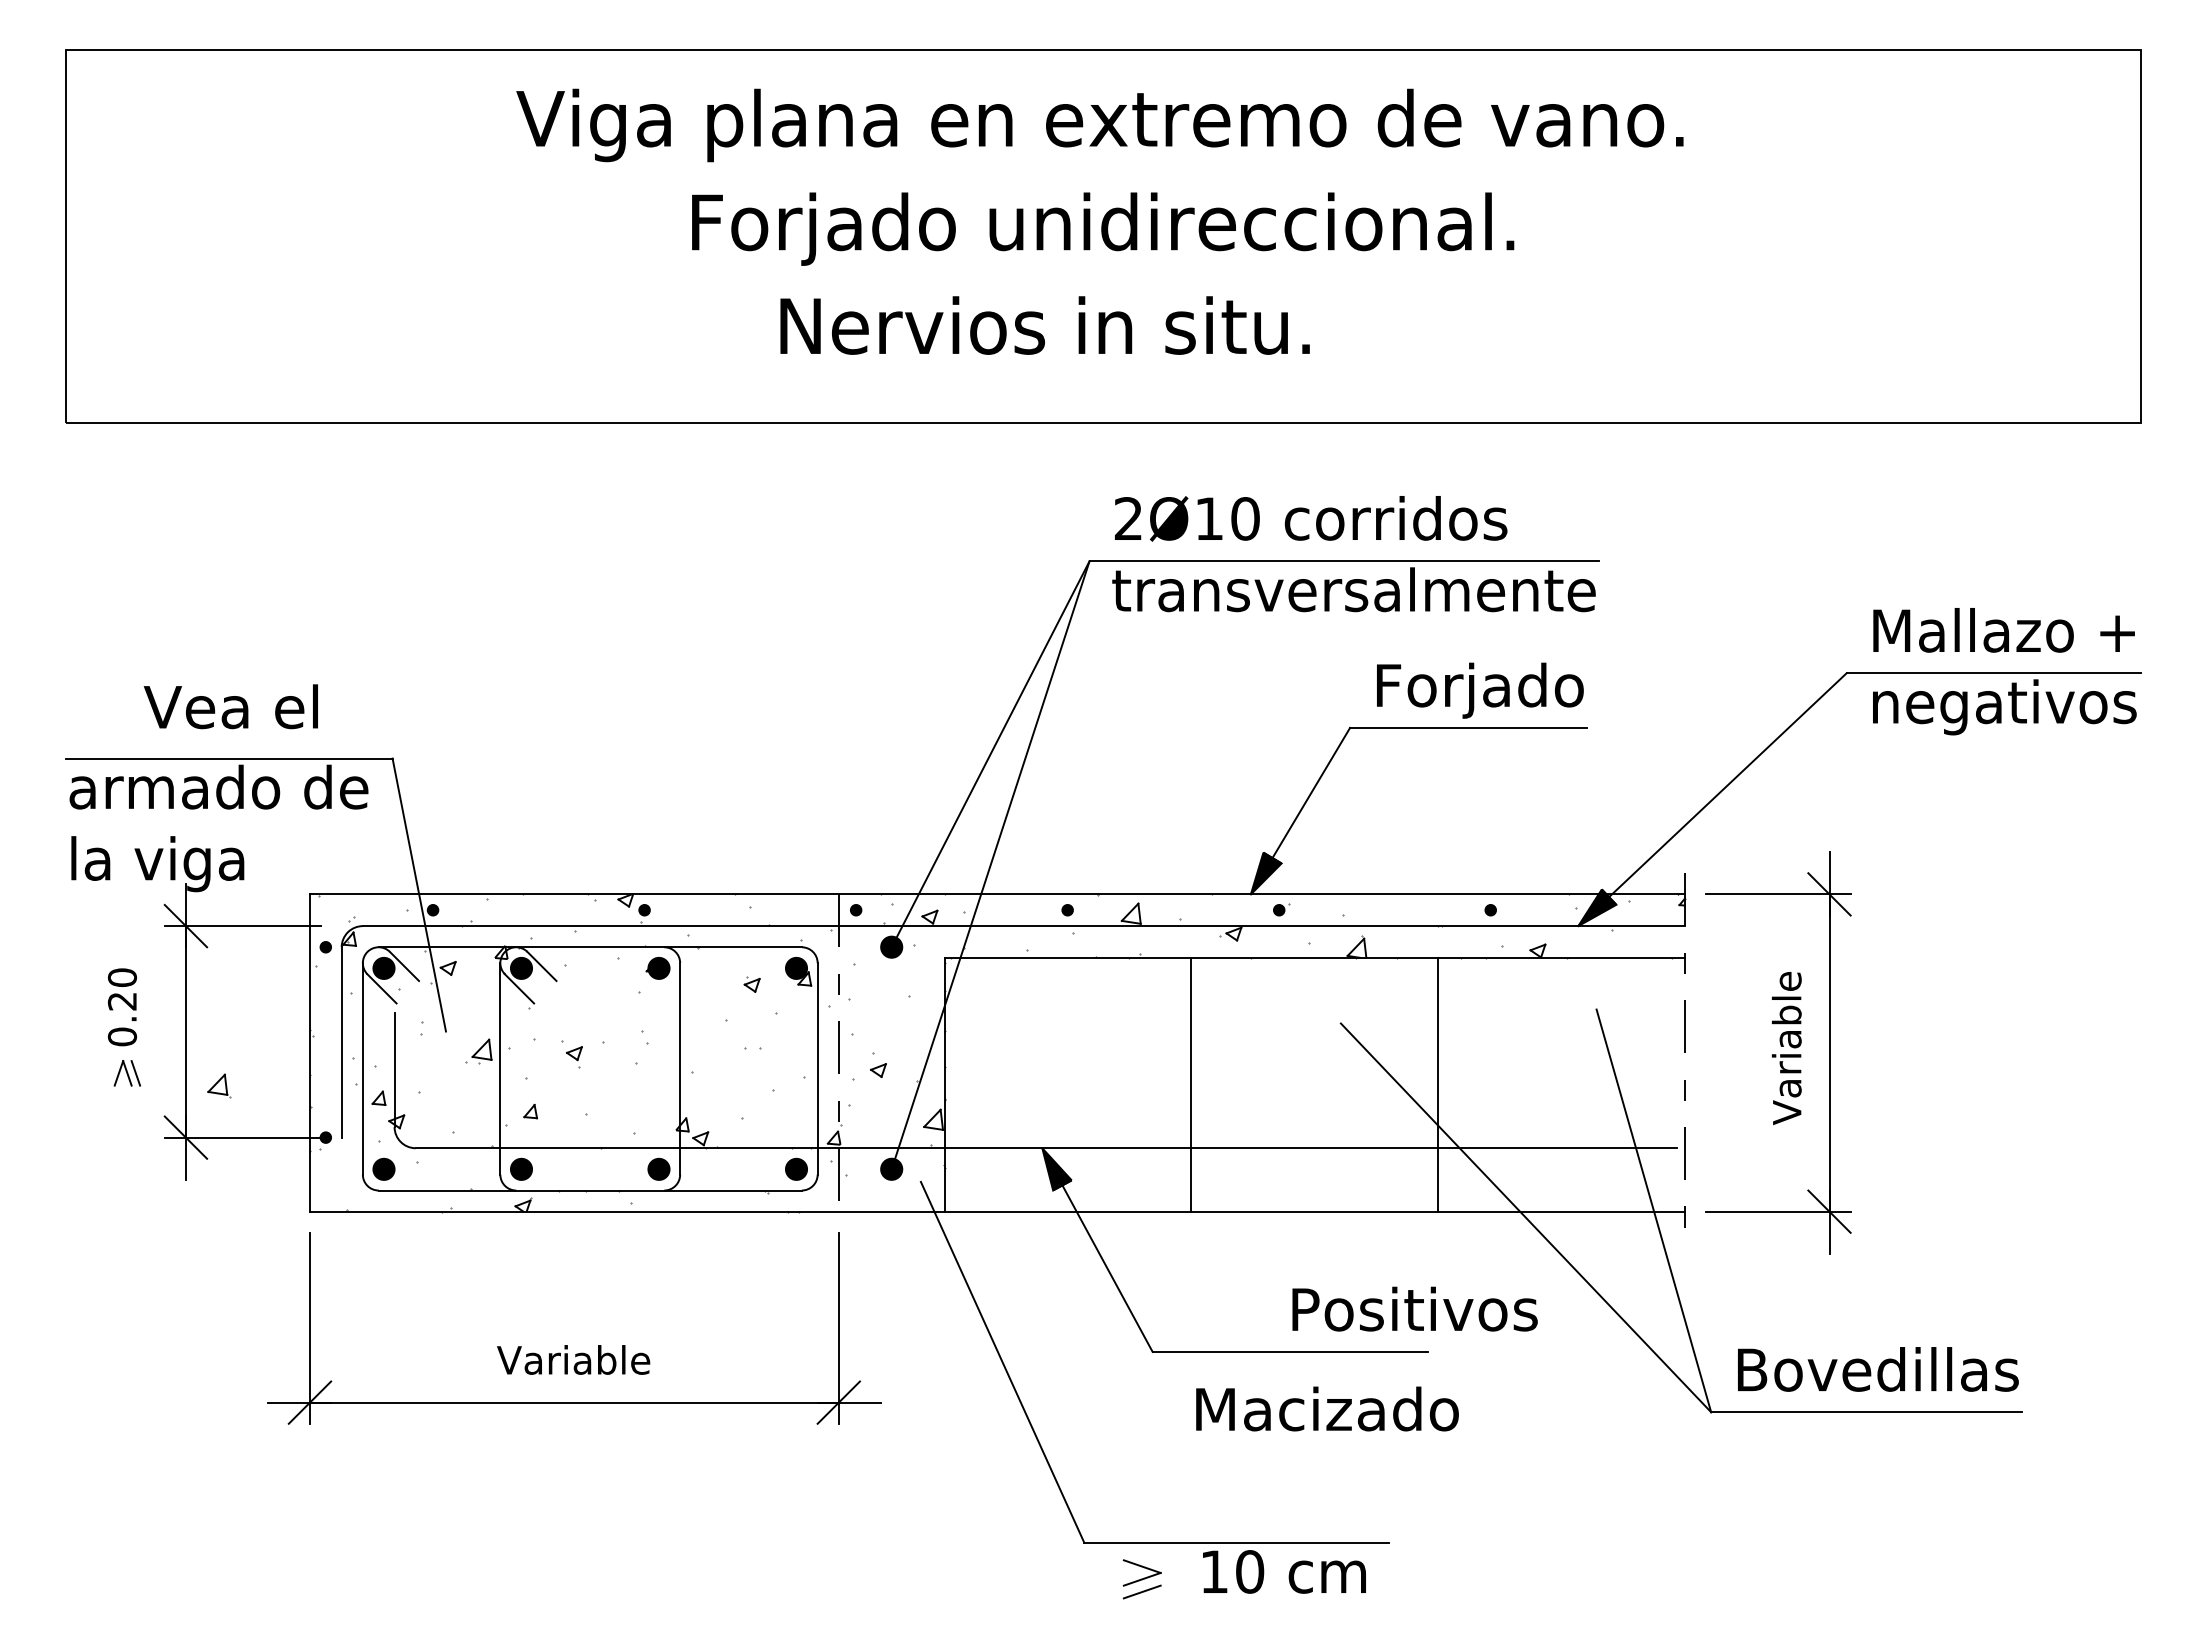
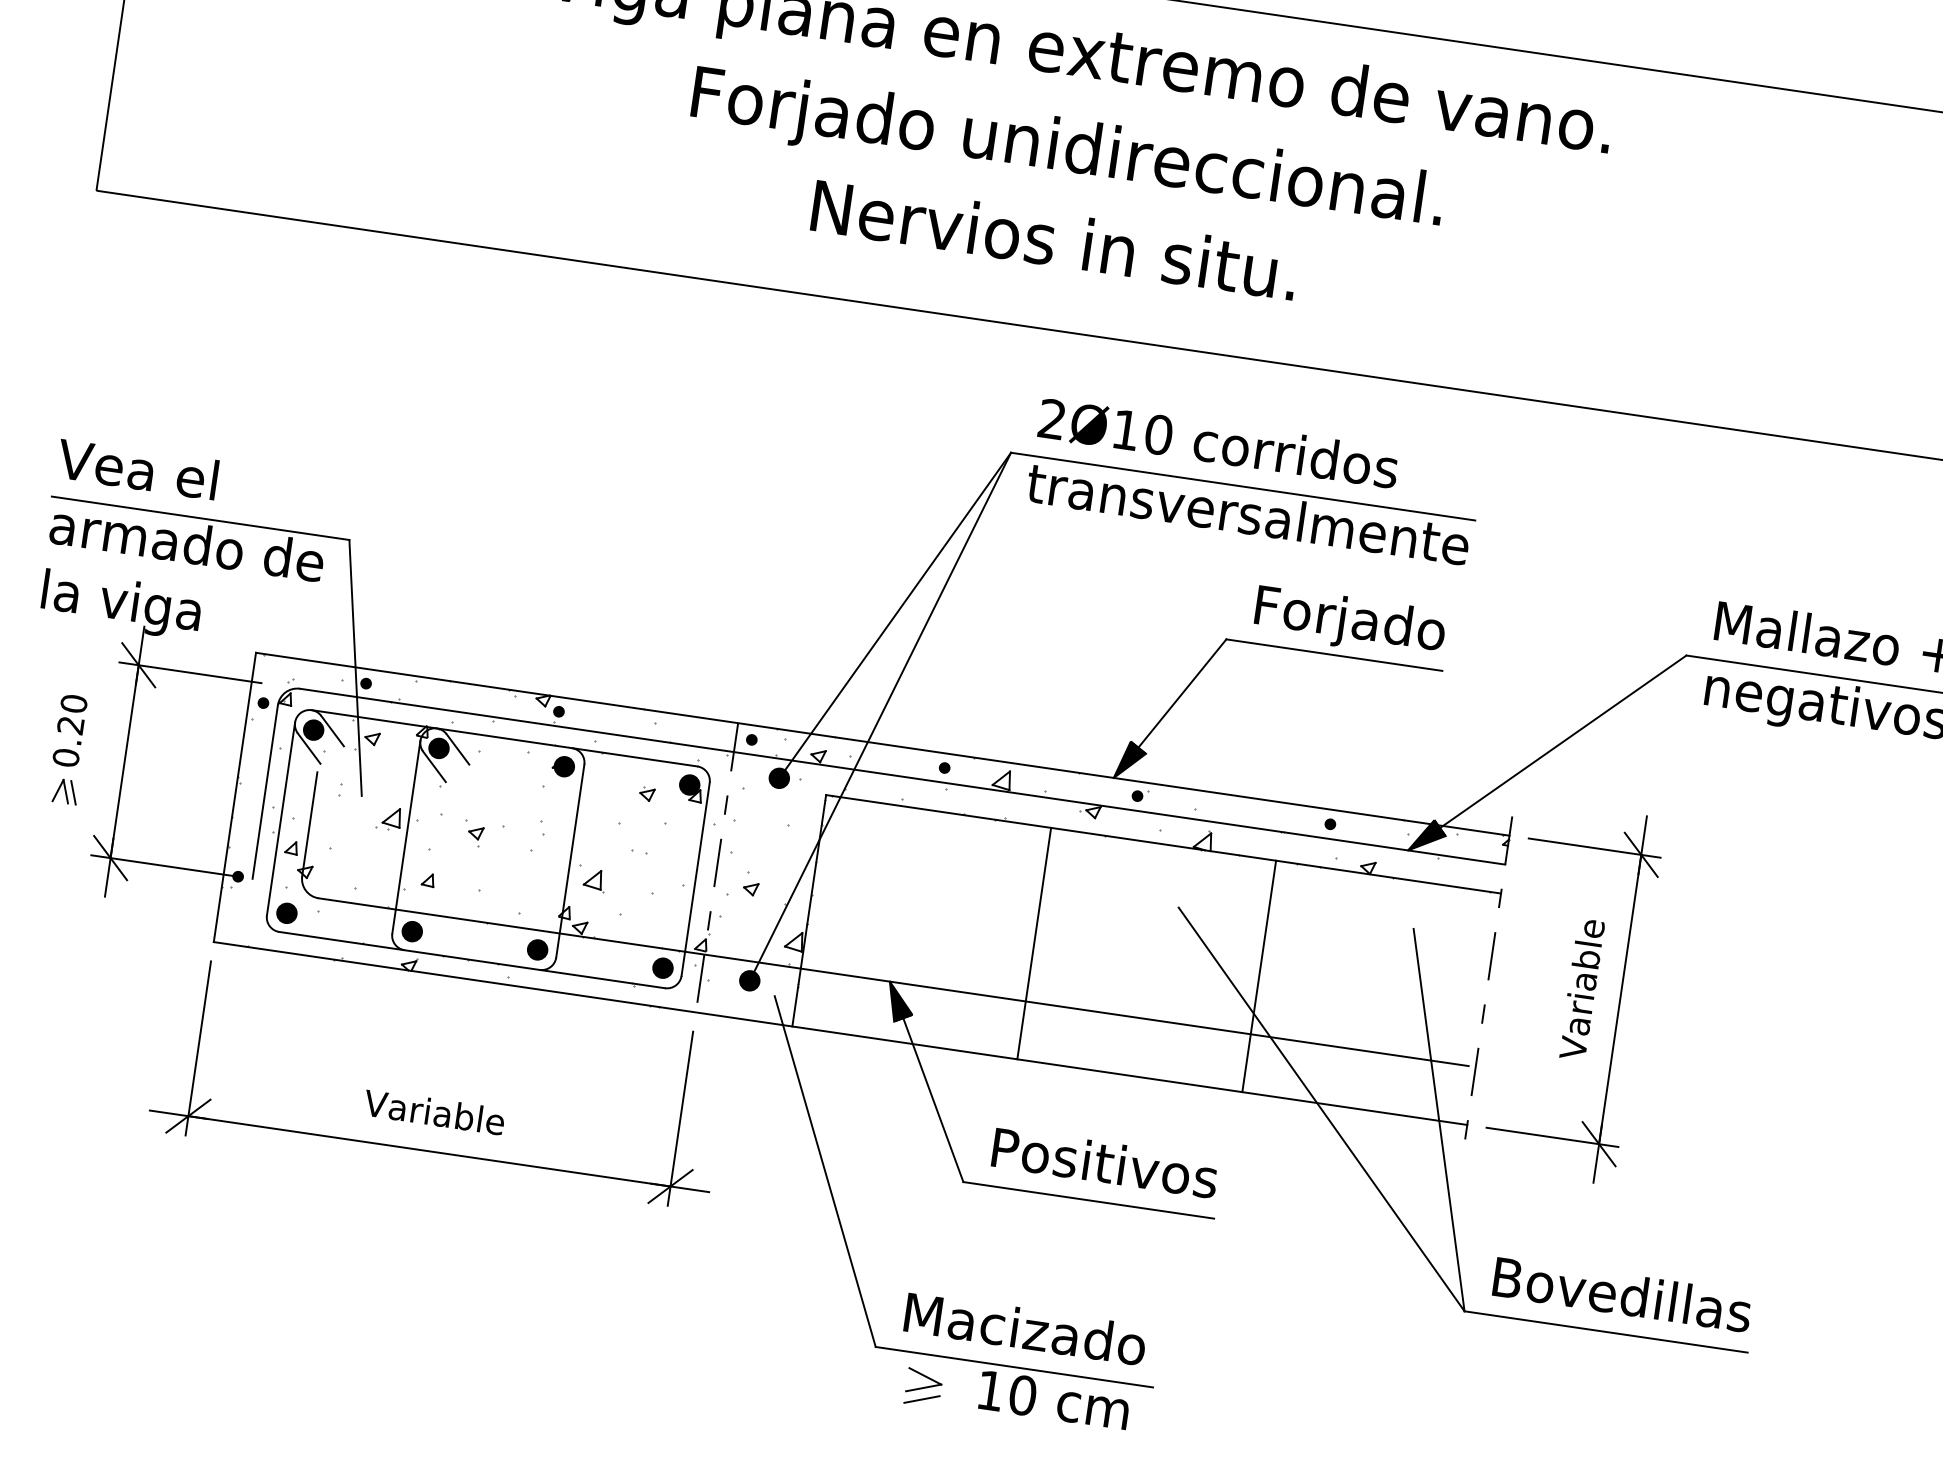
text: (1044, 325) -> (1054, 239), moved
text: (230, 706) -> (137, 468), moved
part: (219, 1085) -> (594, 880), moved
text: (1414, 1308) -> (1104, 1162), moved
text: (1327, 1408) -> (1025, 1328), moved

